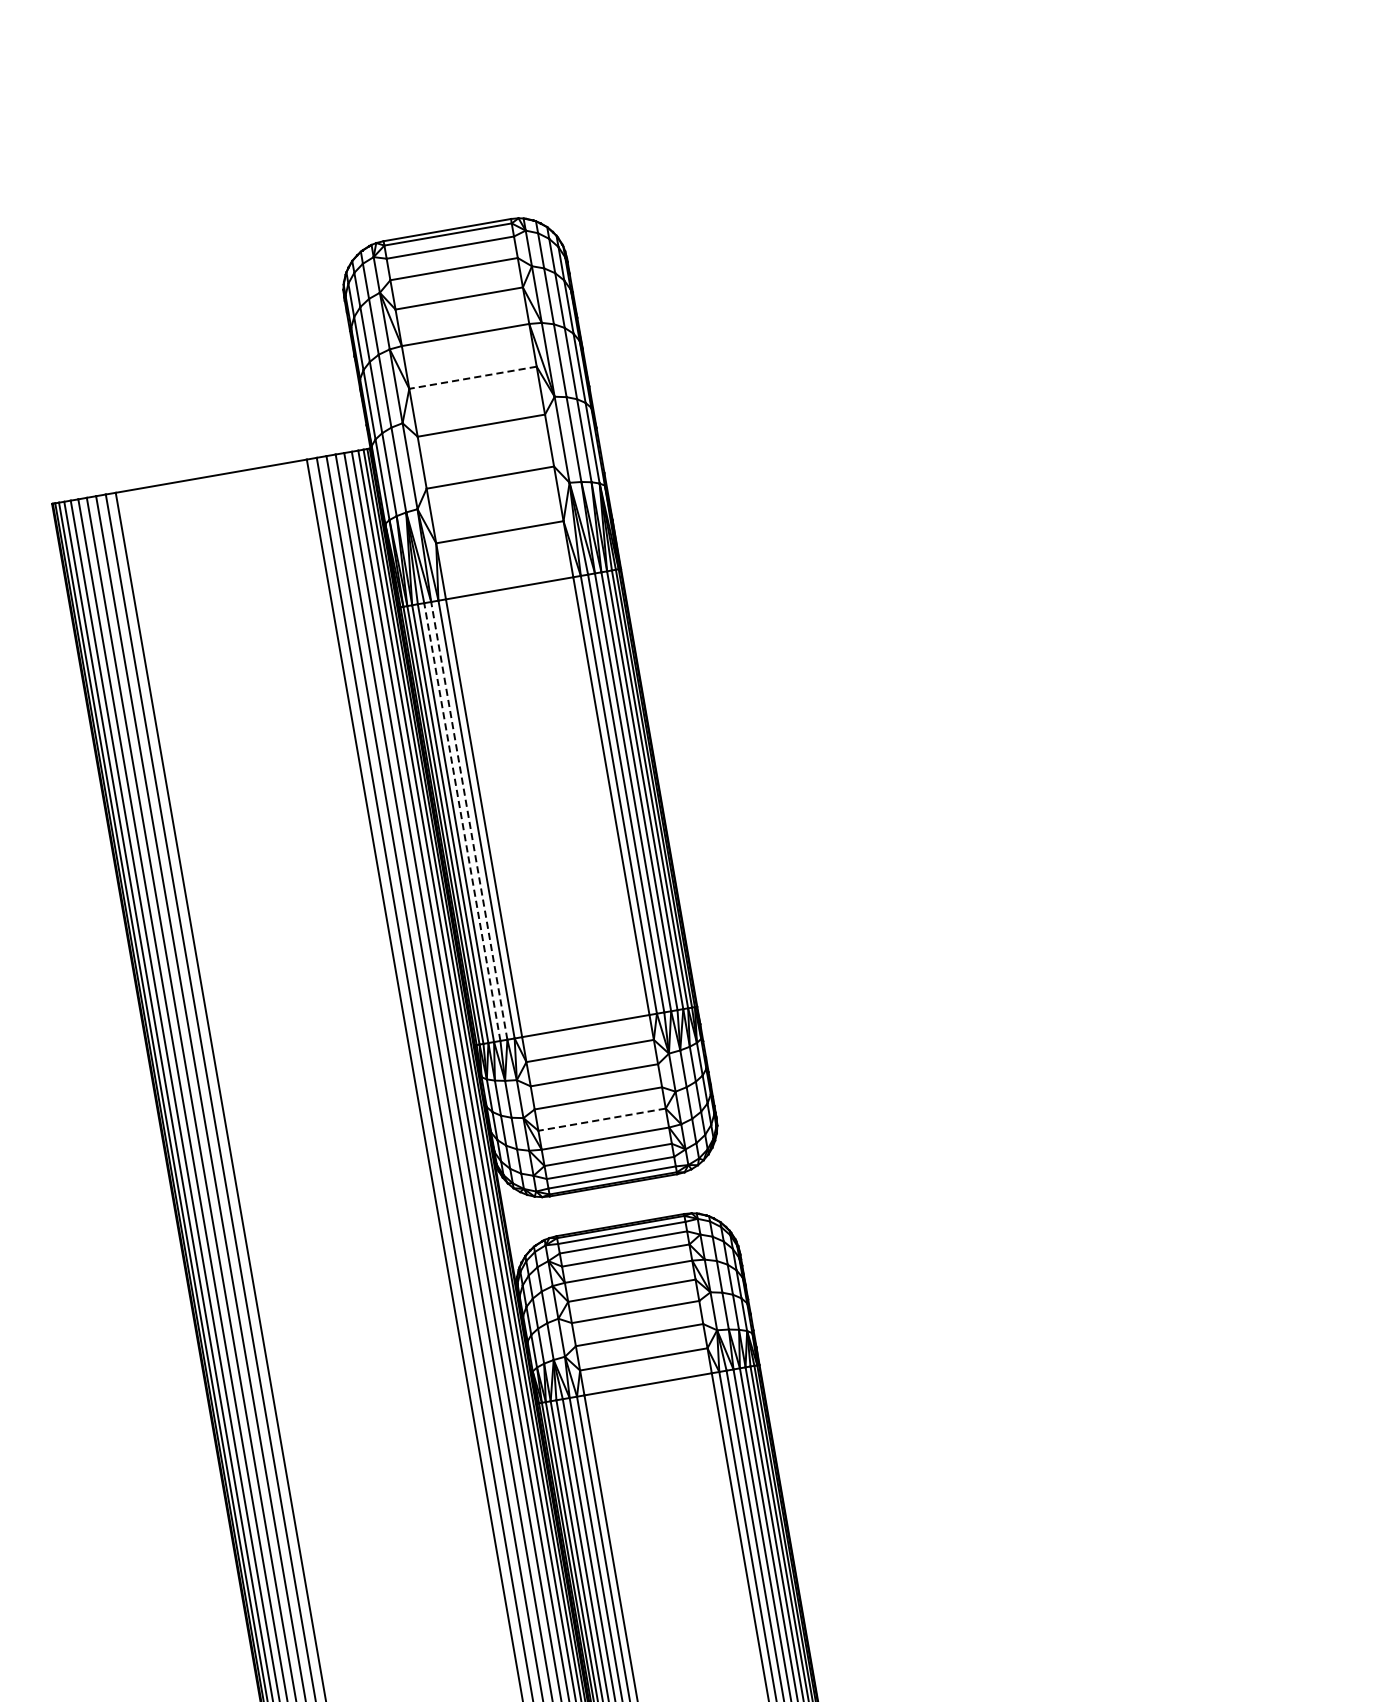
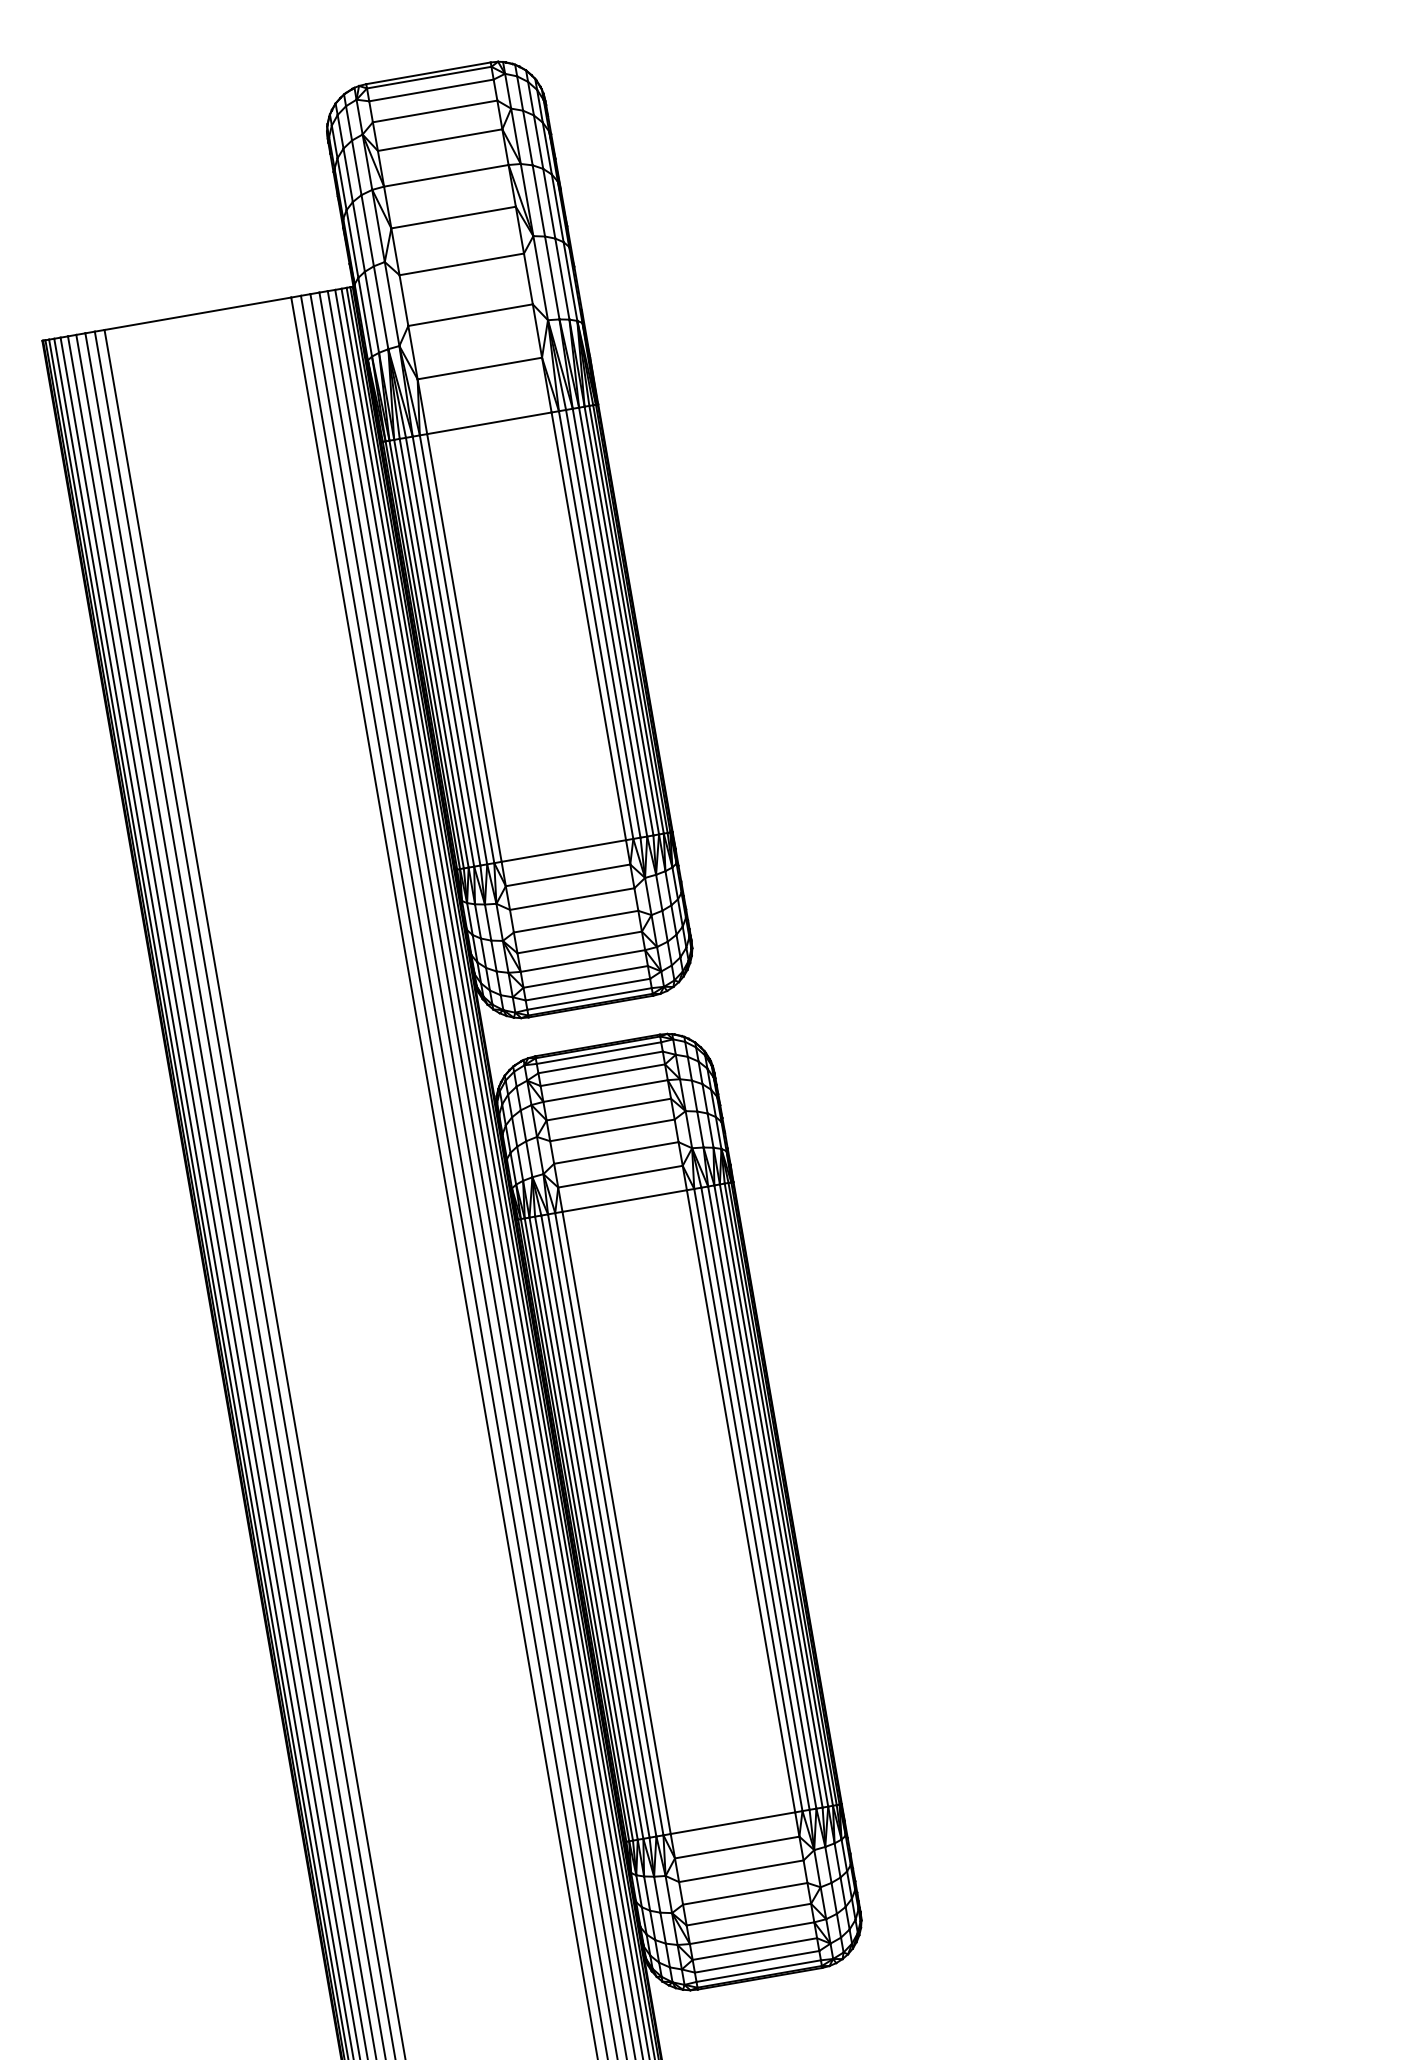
line: (472, 377) -> (453, 217), dashed -> solid
line: (468, 820) -> (449, 650), dashed -> solid
line: (462, 821) -> (443, 651), dashed -> solid
line: (601, 1119) -> (579, 942), dashed -> solid

